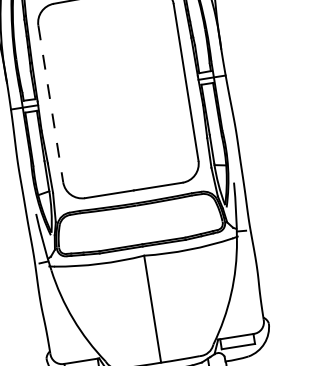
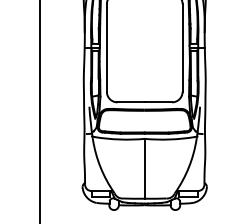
line: (49, 103) -> (106, 47), dashed -> solid

